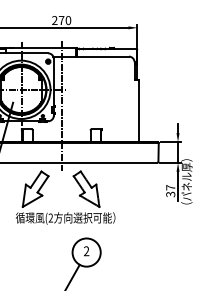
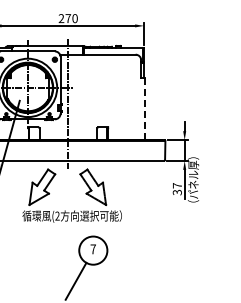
line: (138, 110) -> (145, 108), solid -> dashed
text: (85, 251) -> (92, 249), 2 -> 7

